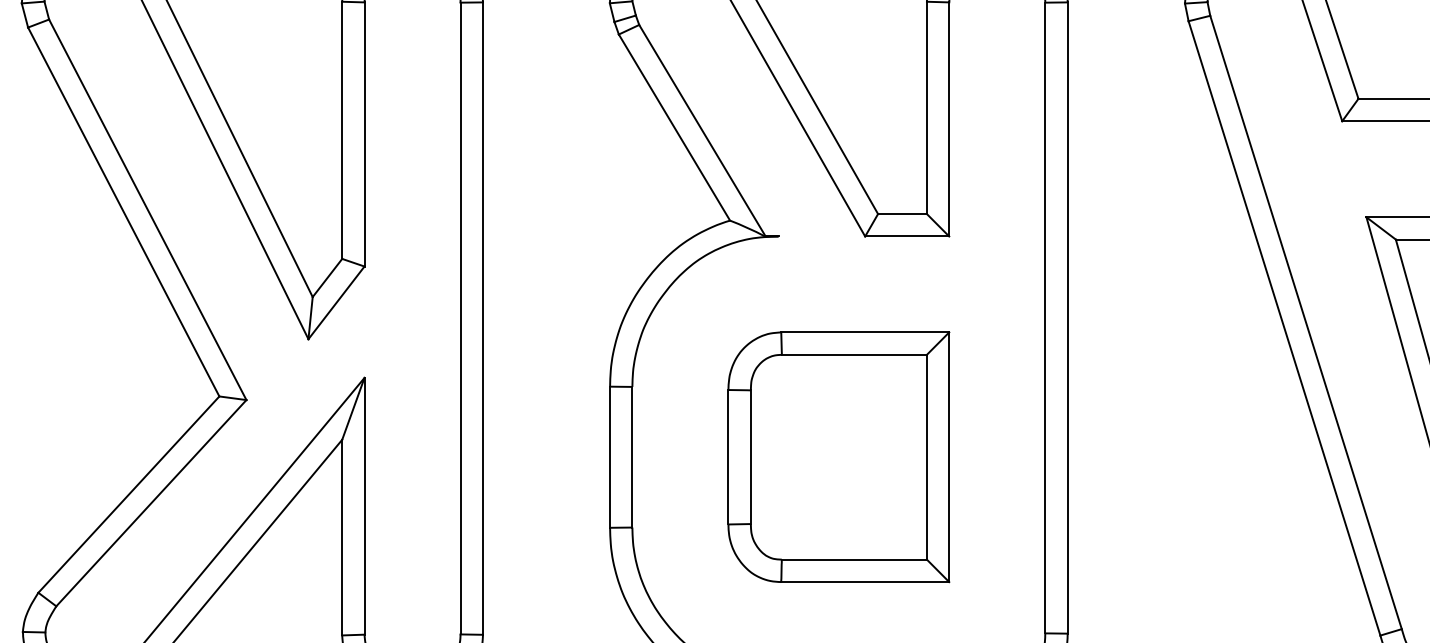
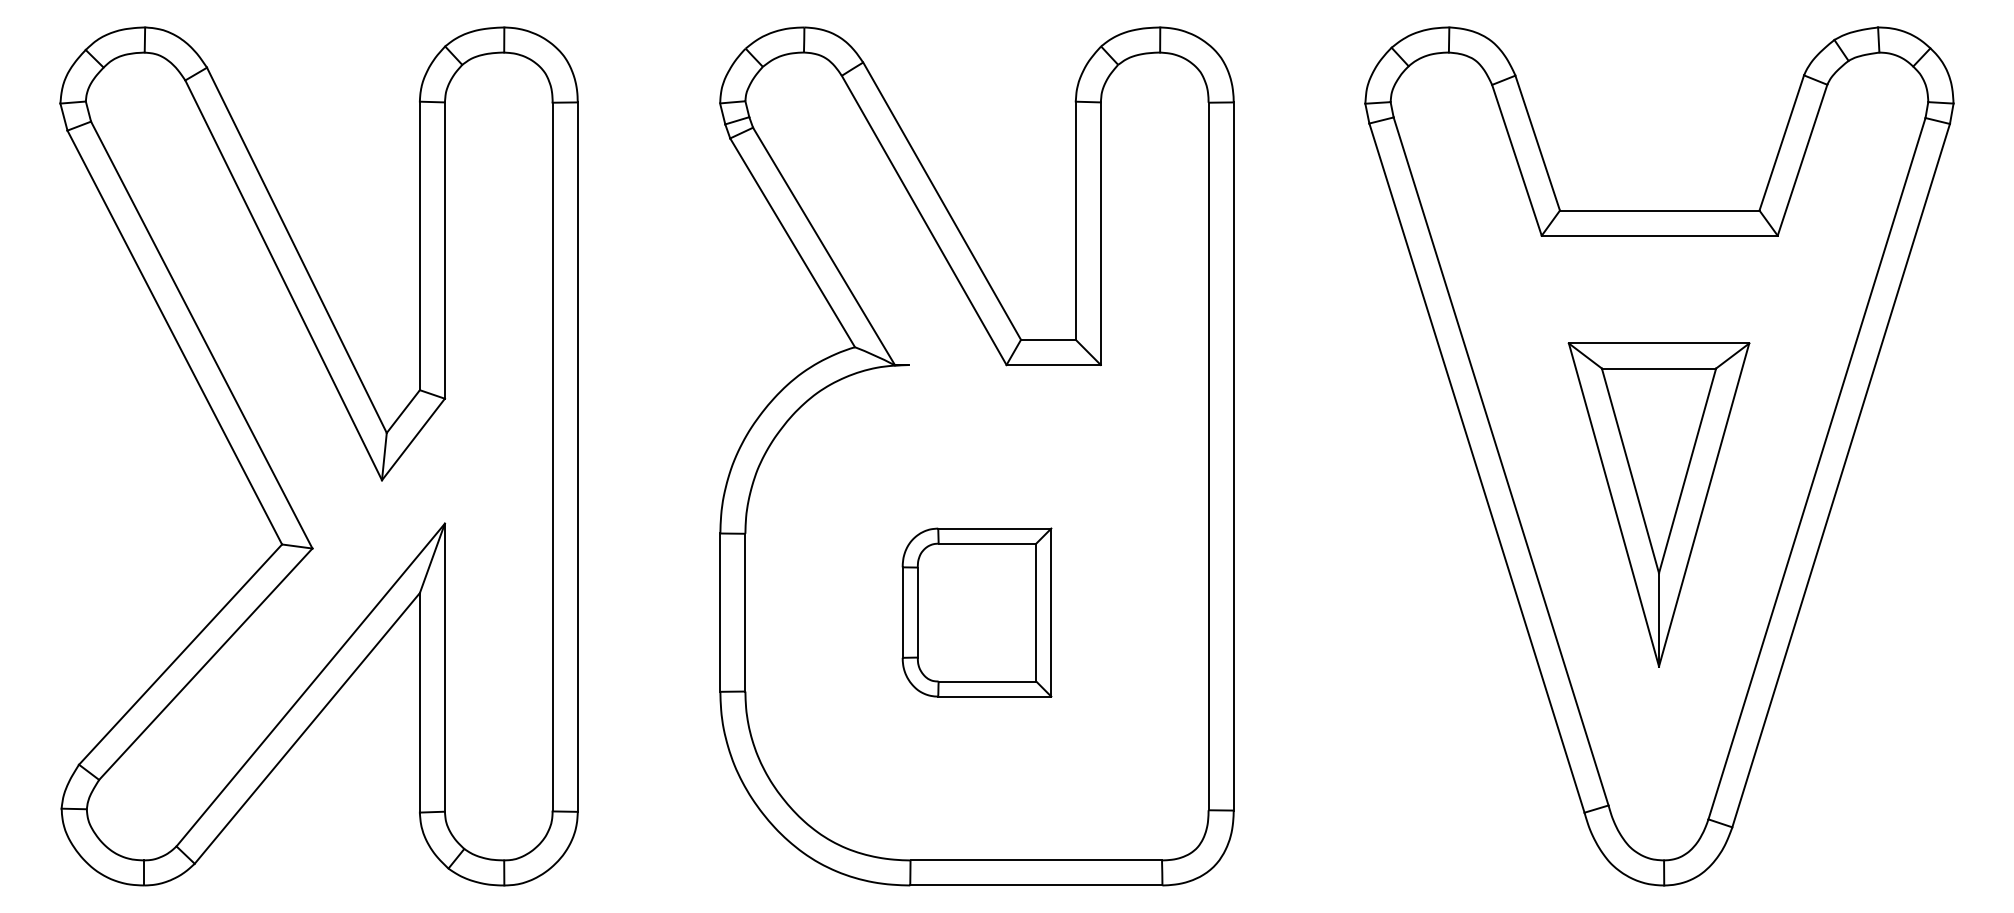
part: (838, 457) -> (976, 612), size x0.6

